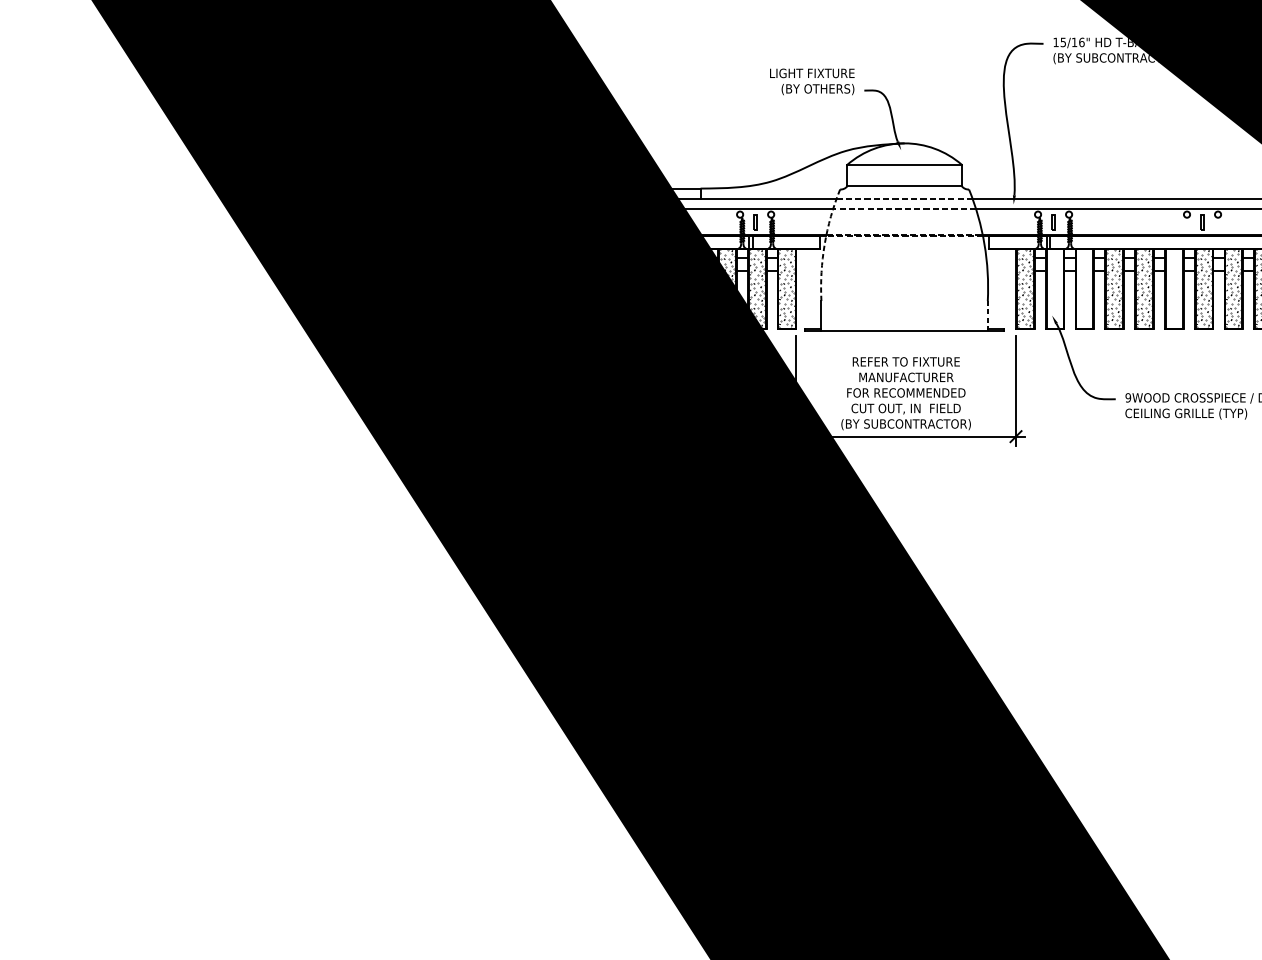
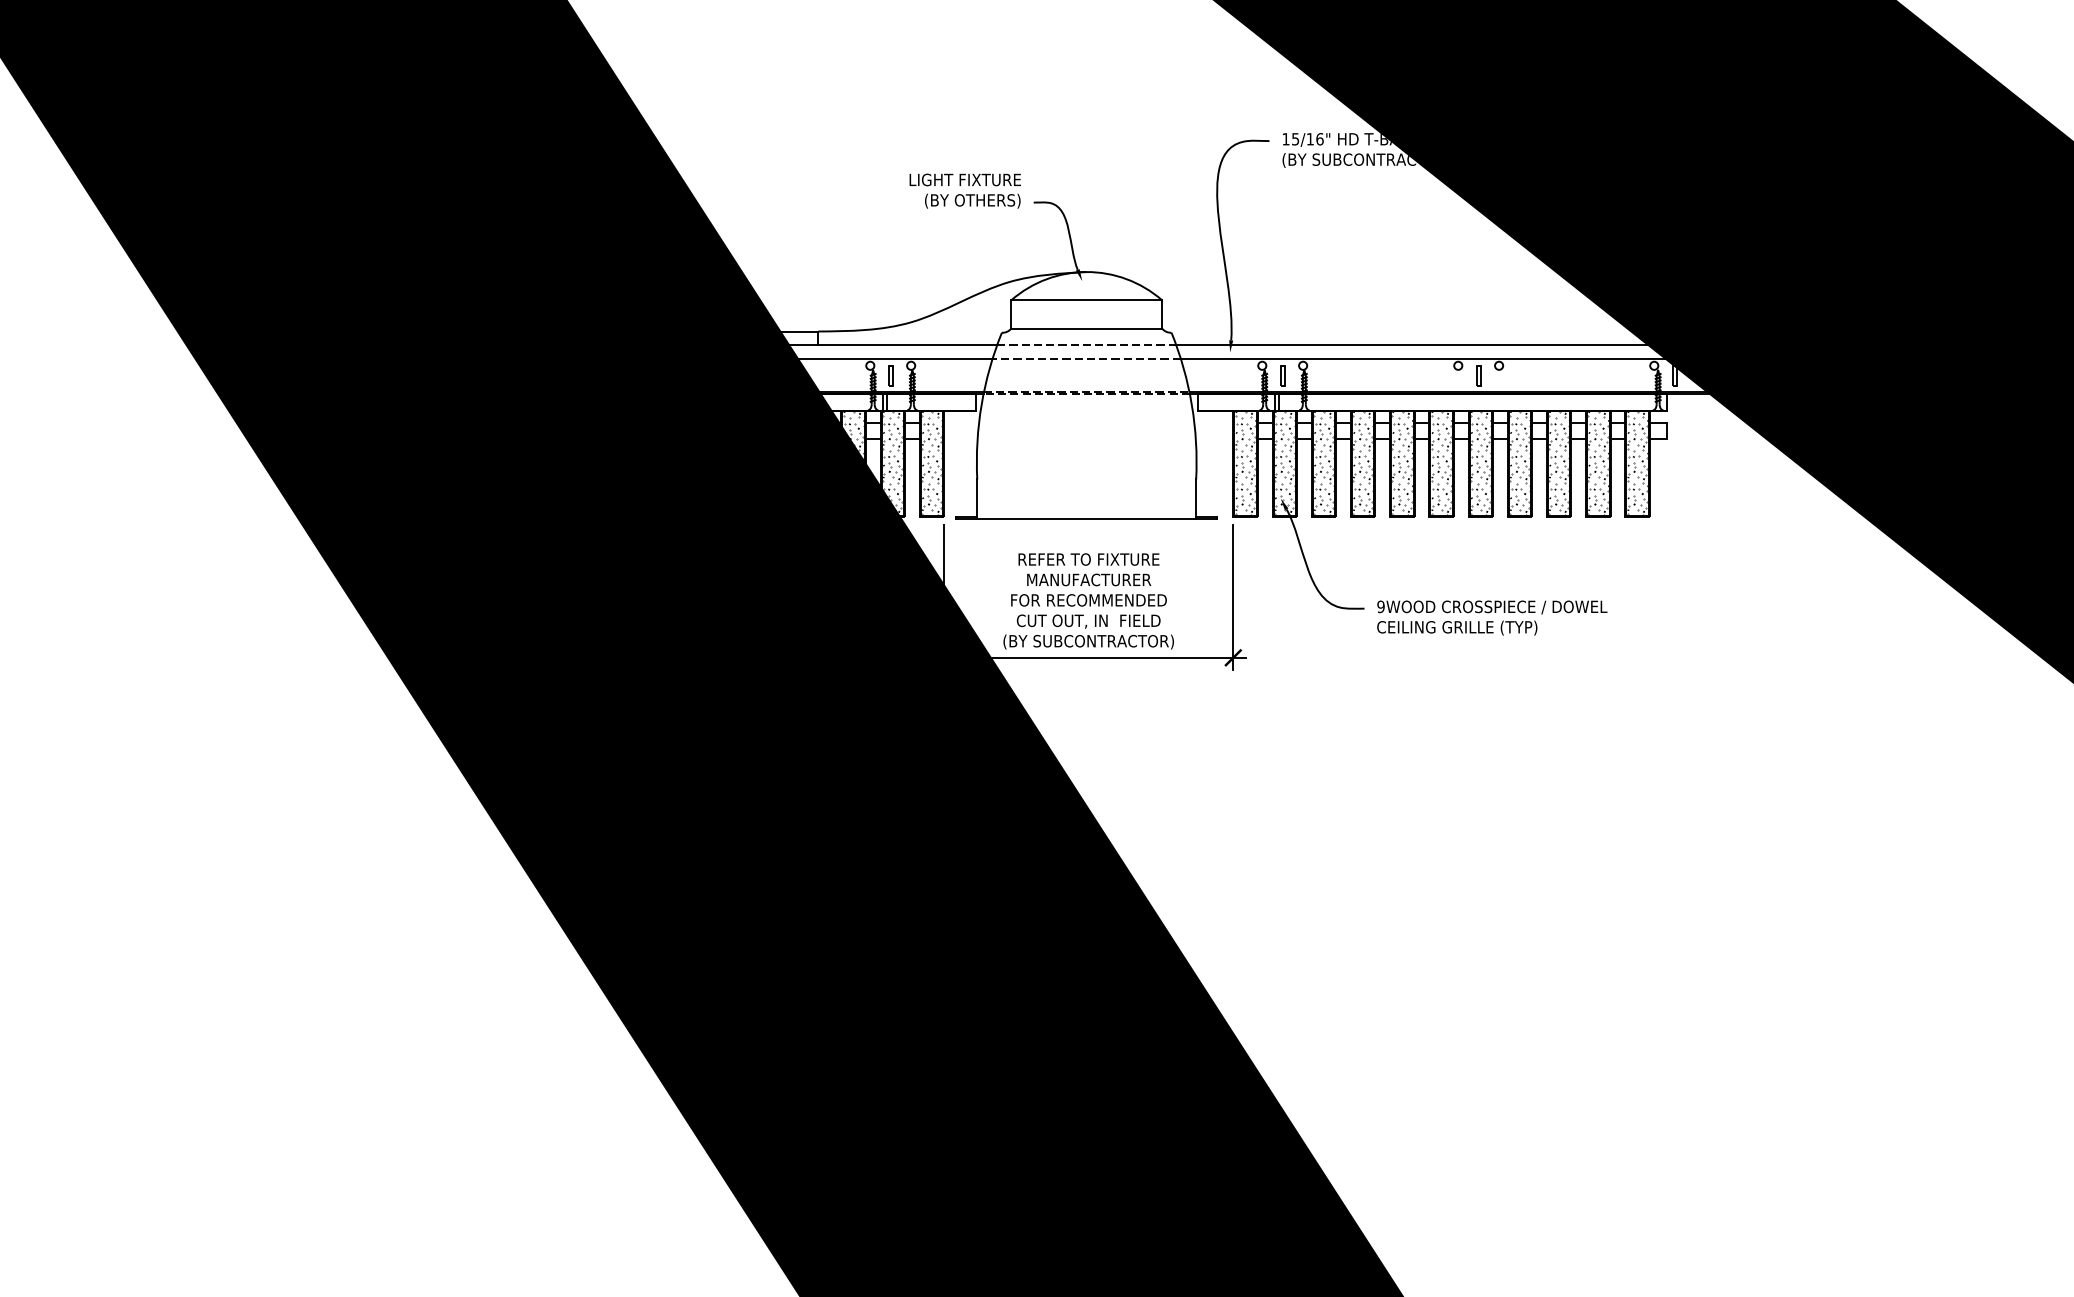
arc: (824, 244) -> (981, 404), dashed -> solid
hatch: (1054, 288) -> (1284, 463), added
hatch: (1084, 288) -> (1323, 463), added
hatch: (1174, 288) -> (1441, 463), added
line: (988, 316) -> (1196, 499), dashed -> solid

